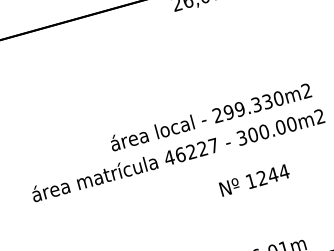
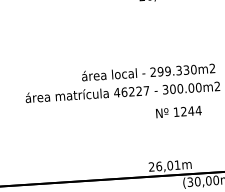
text: (254, 181) -> (178, 112), moved

